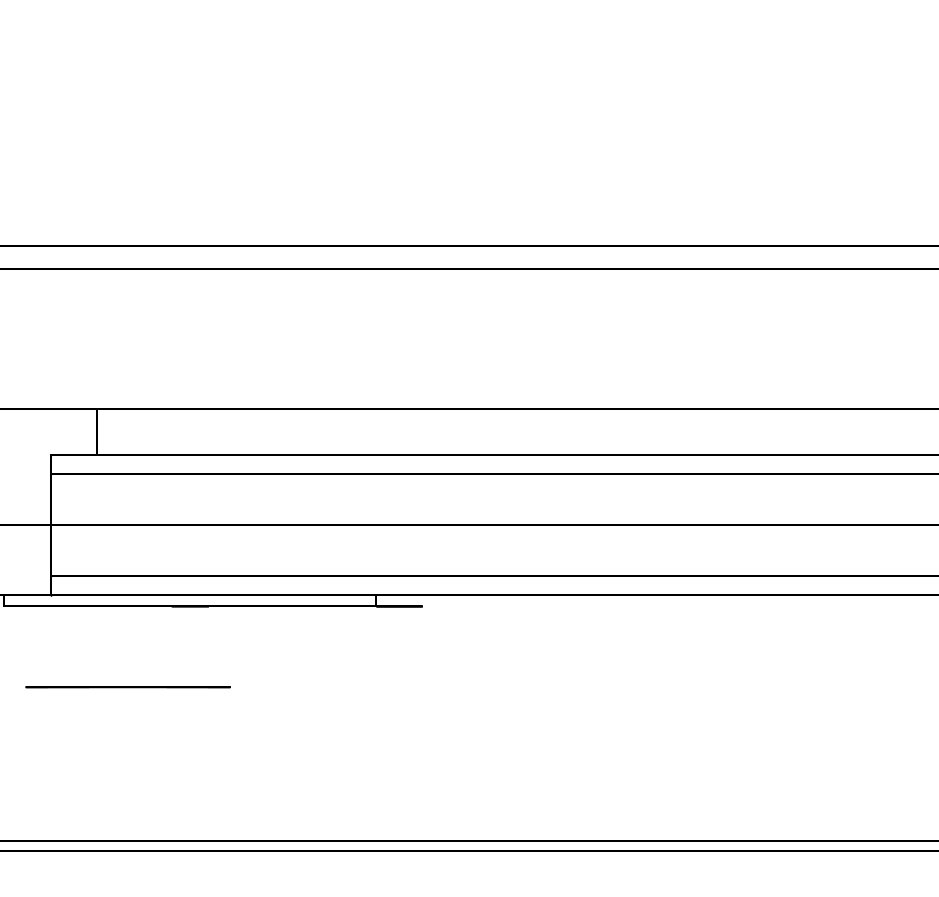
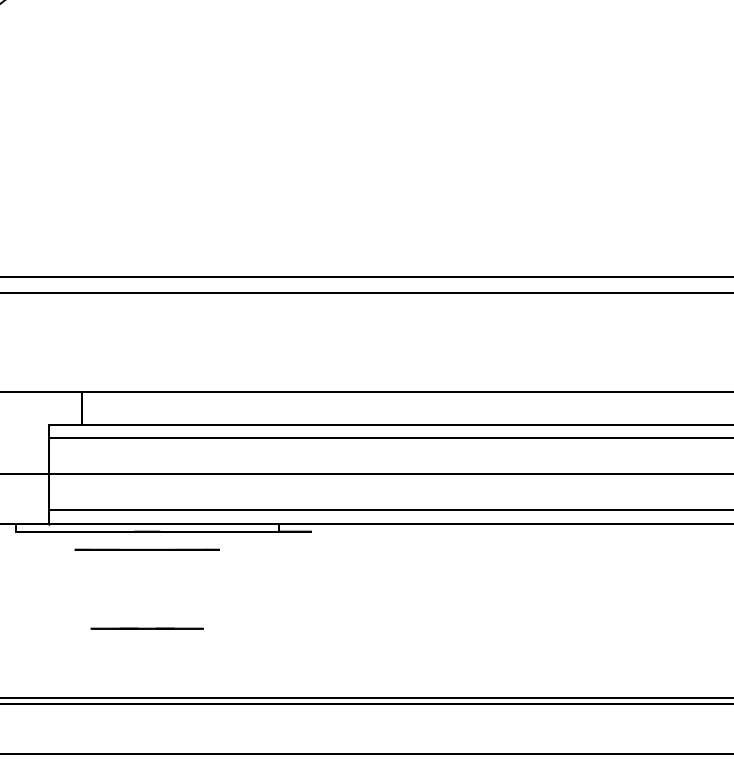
line: (127, 686) -> (146, 549), moved
line: (189, 743) -> (146, 628), added

